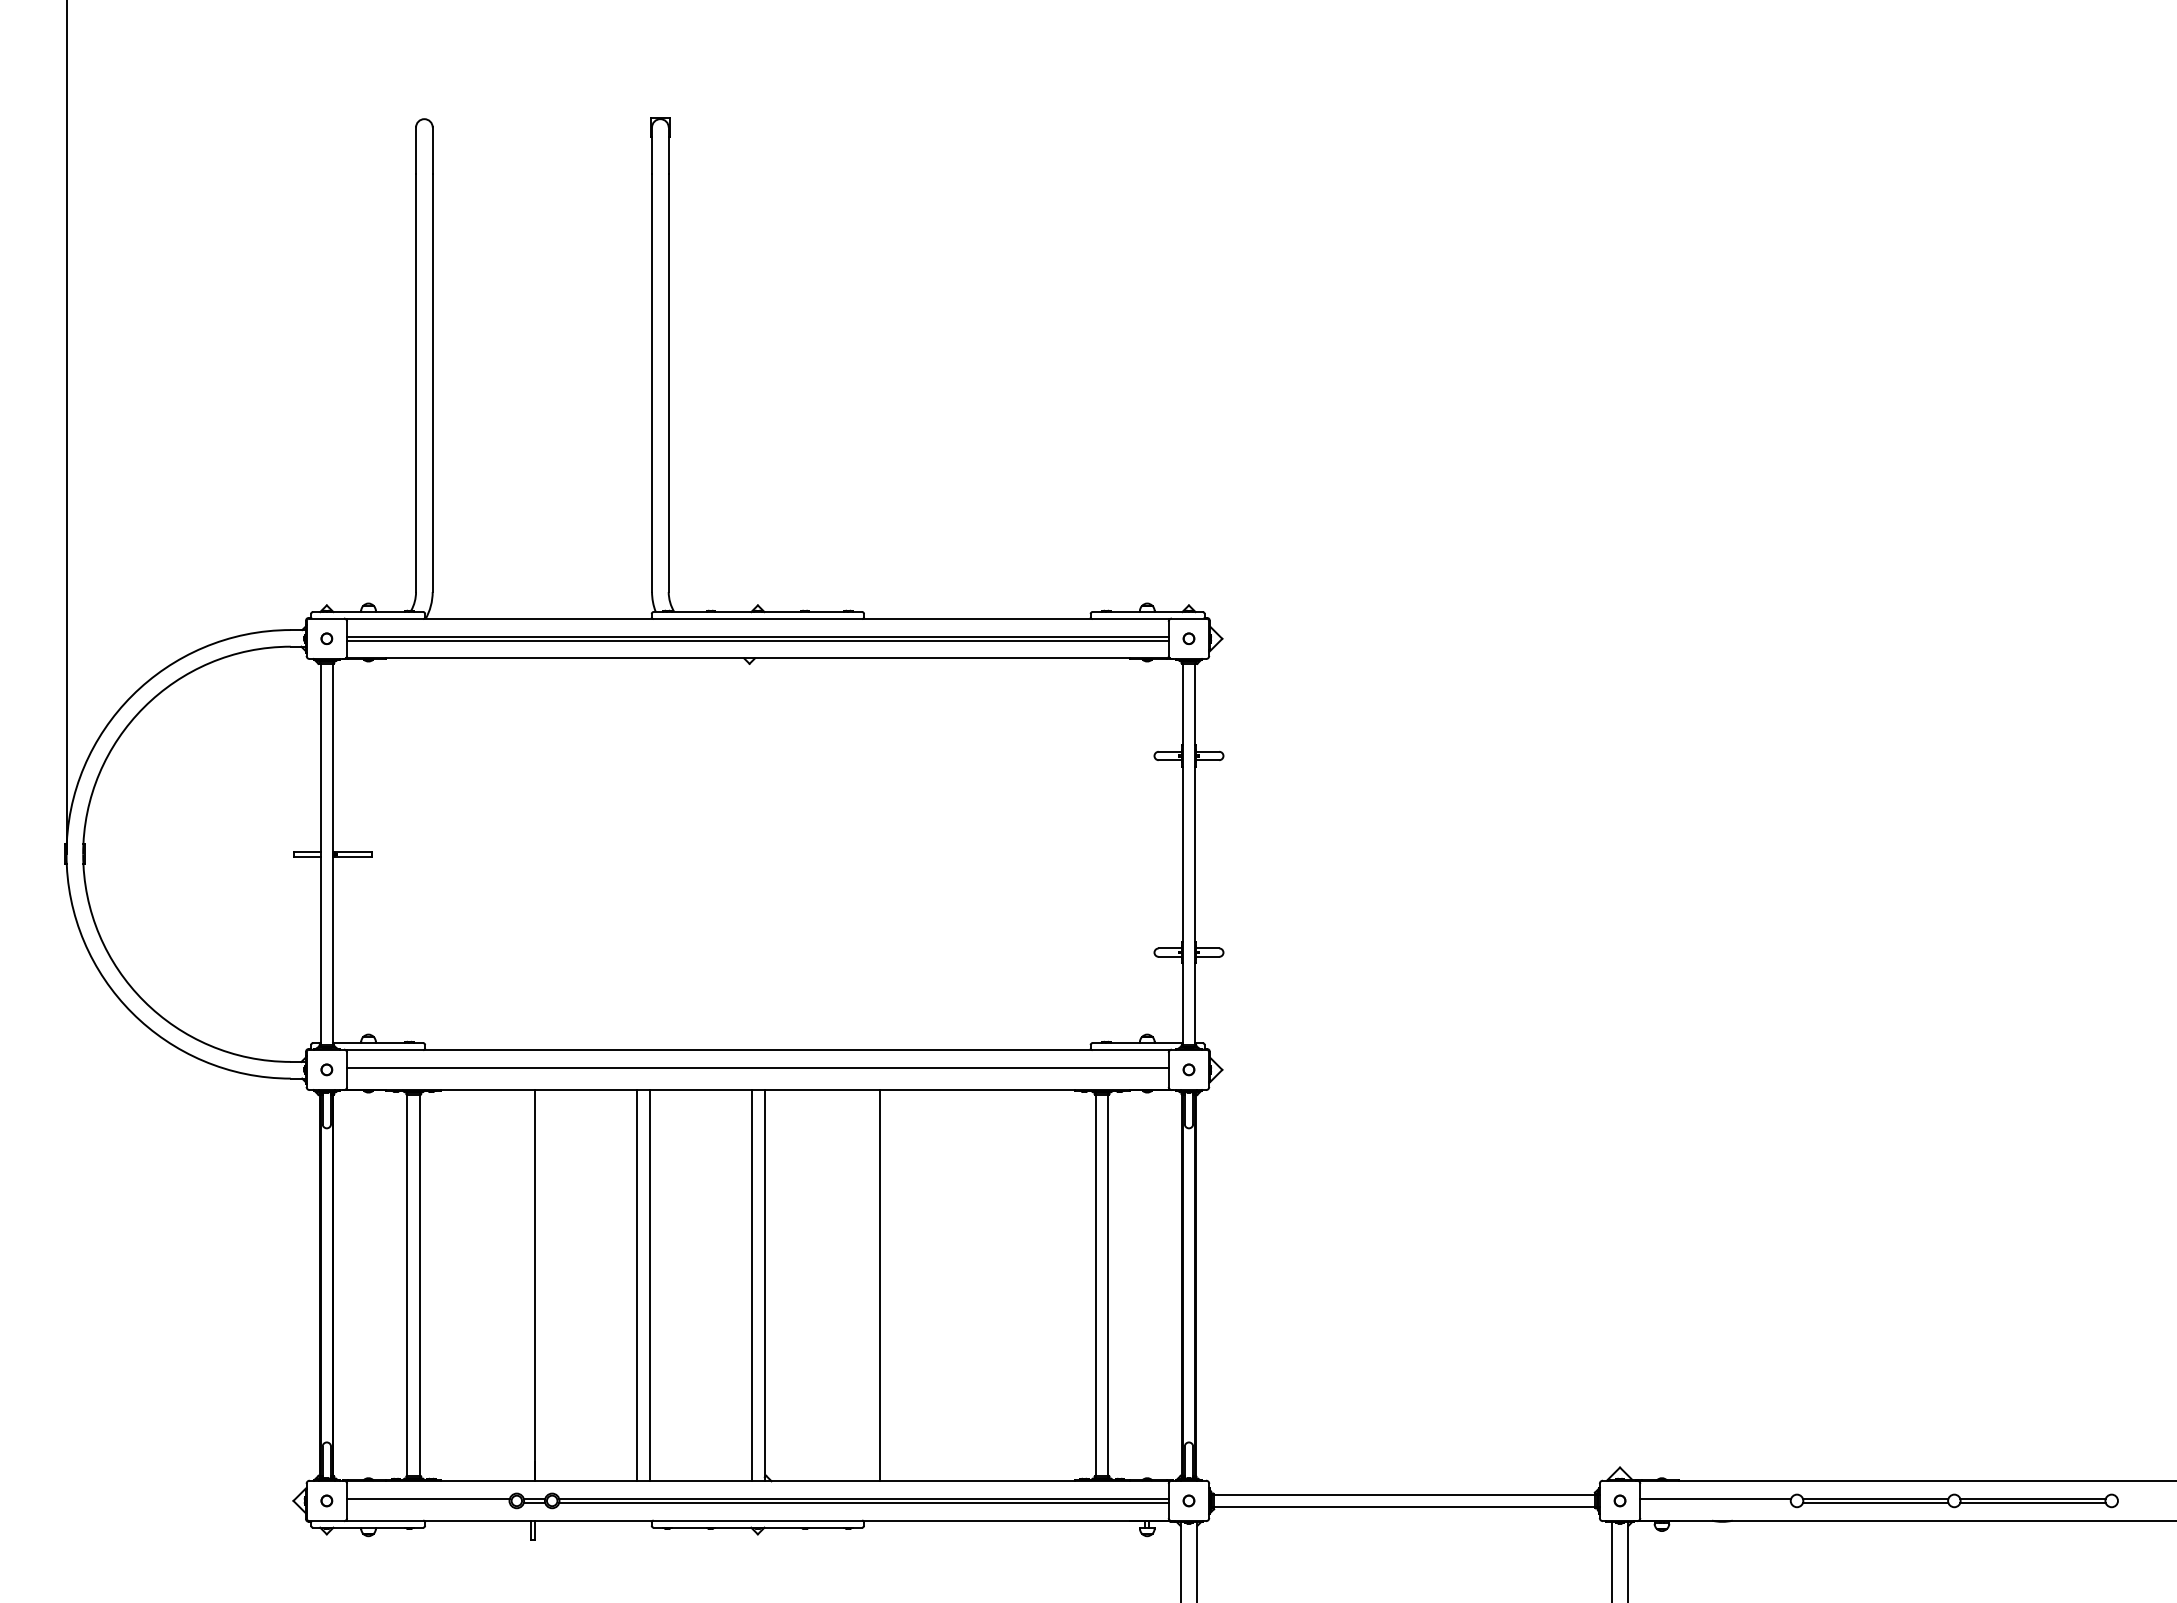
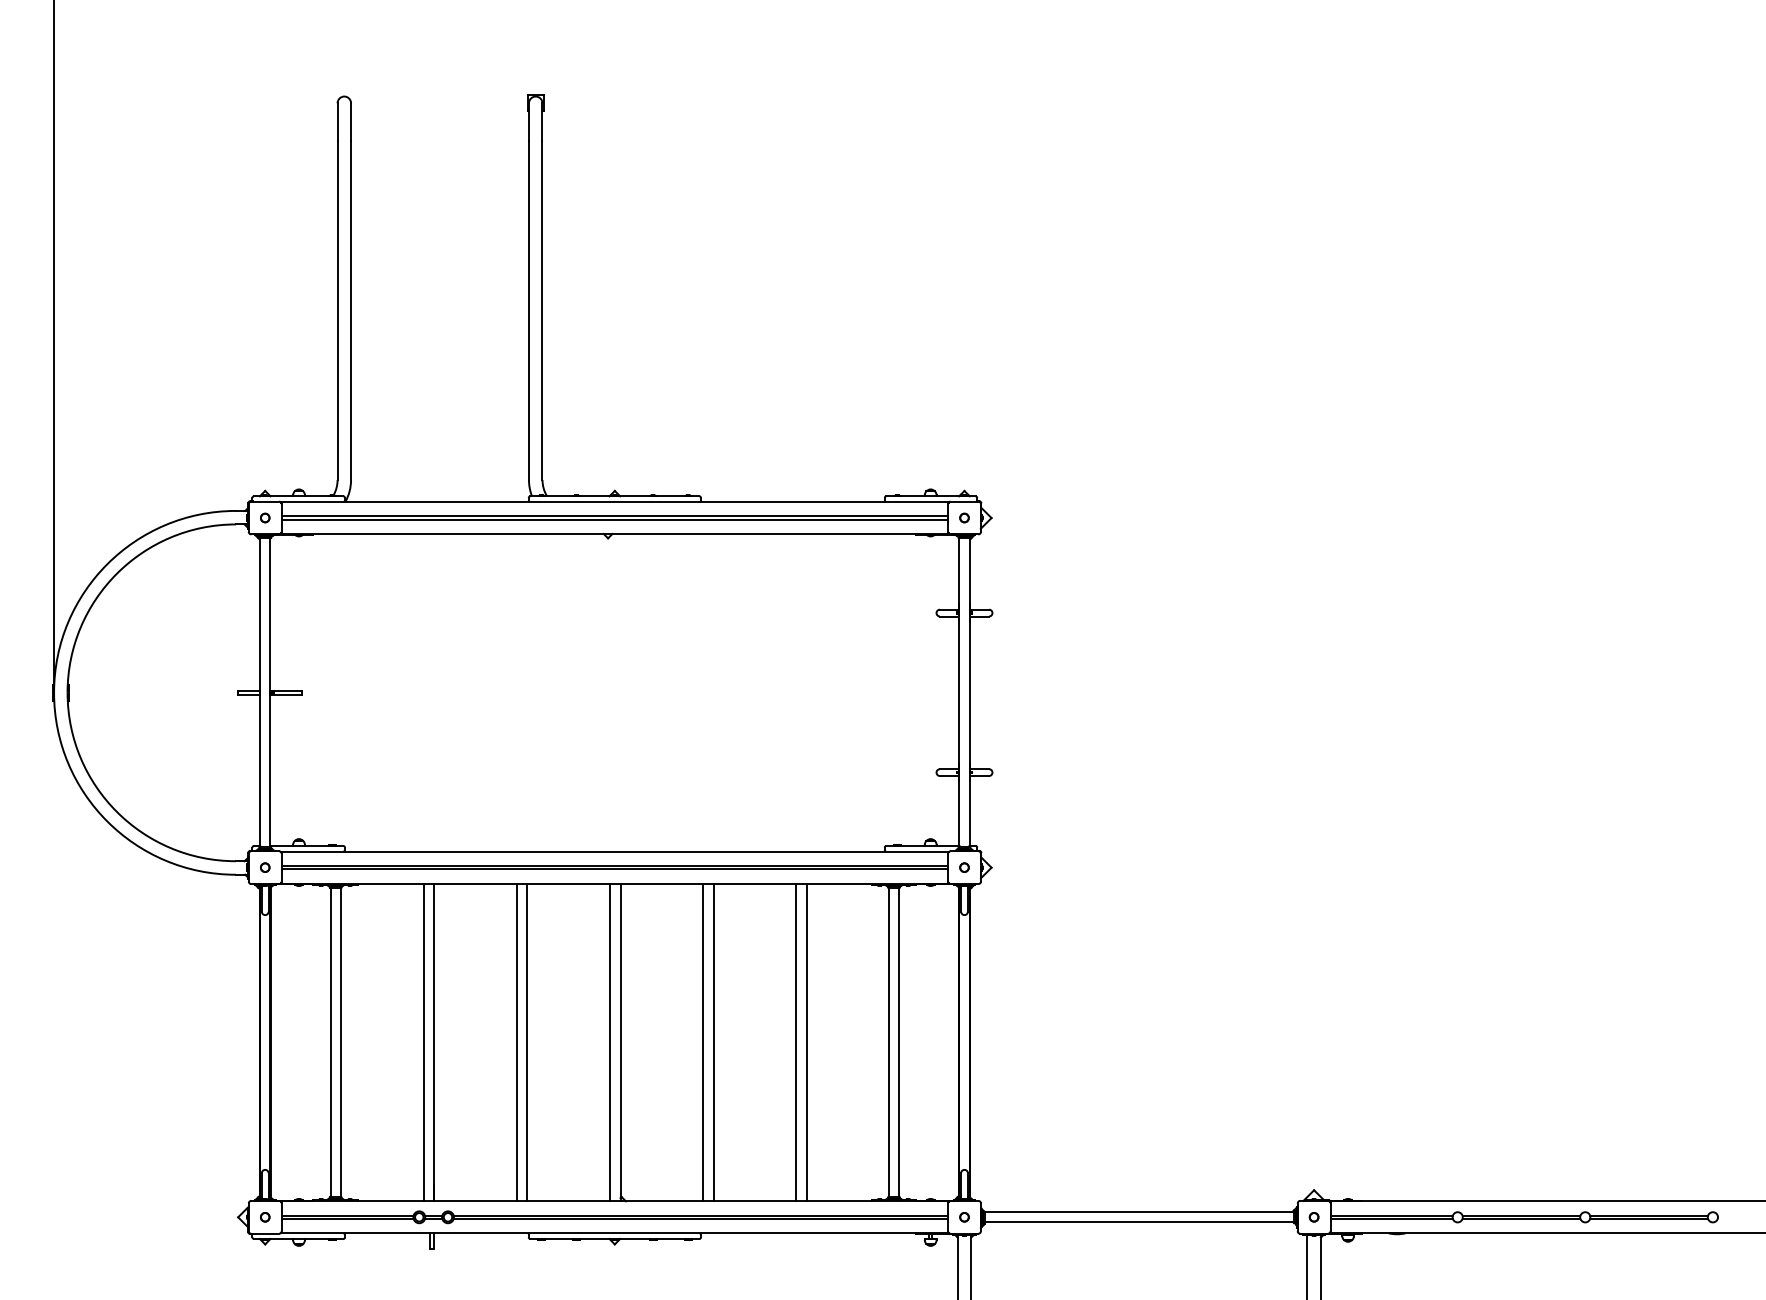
line: (757, 1071) -> (614, 868), added
line: (522, 1285) -> (423, 1042), added
line: (866, 1285) -> (702, 1042), added
line: (981, 1285) -> (796, 1042), added
line: (994, 1285) -> (806, 1042), added
line: (428, 1502) -> (347, 1218), added
line: (1715, 1502) -> (1391, 1218), added

